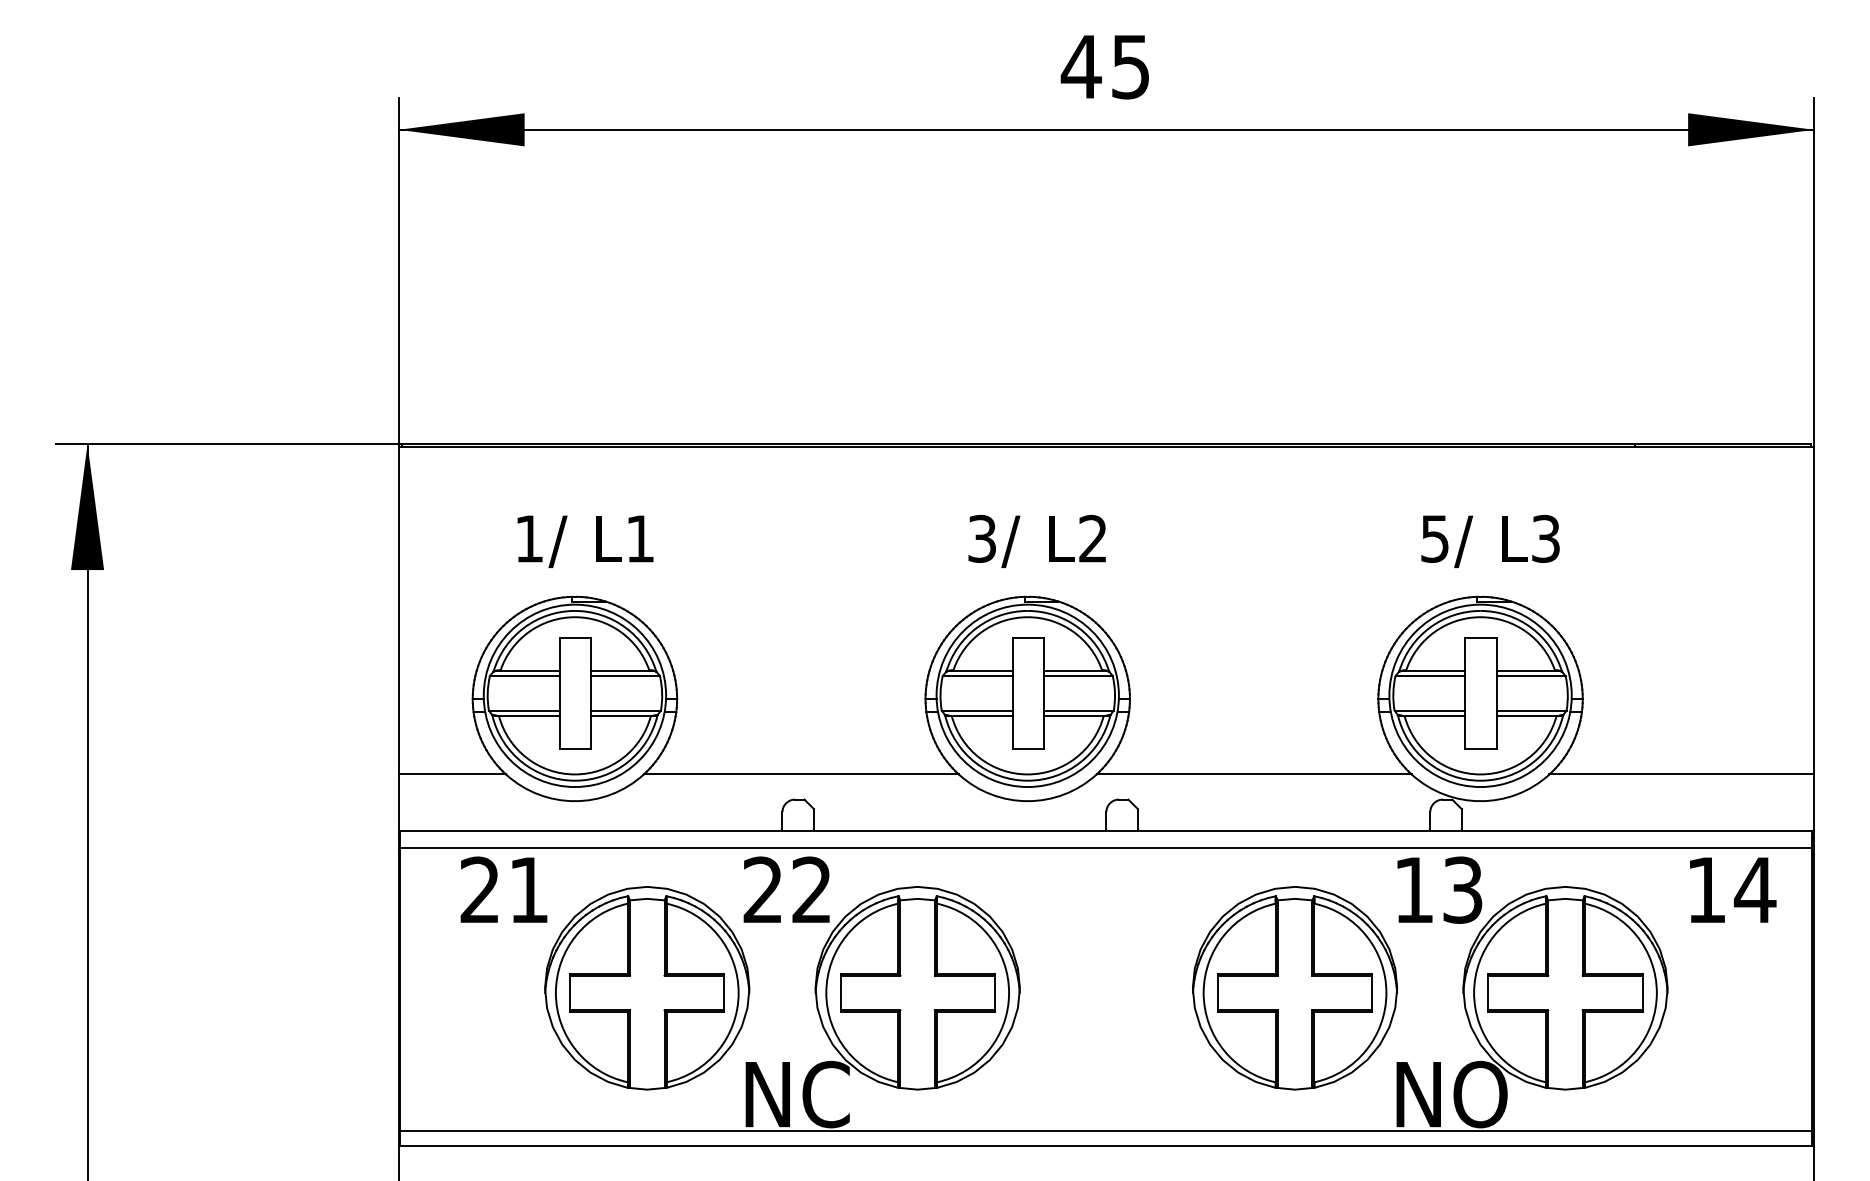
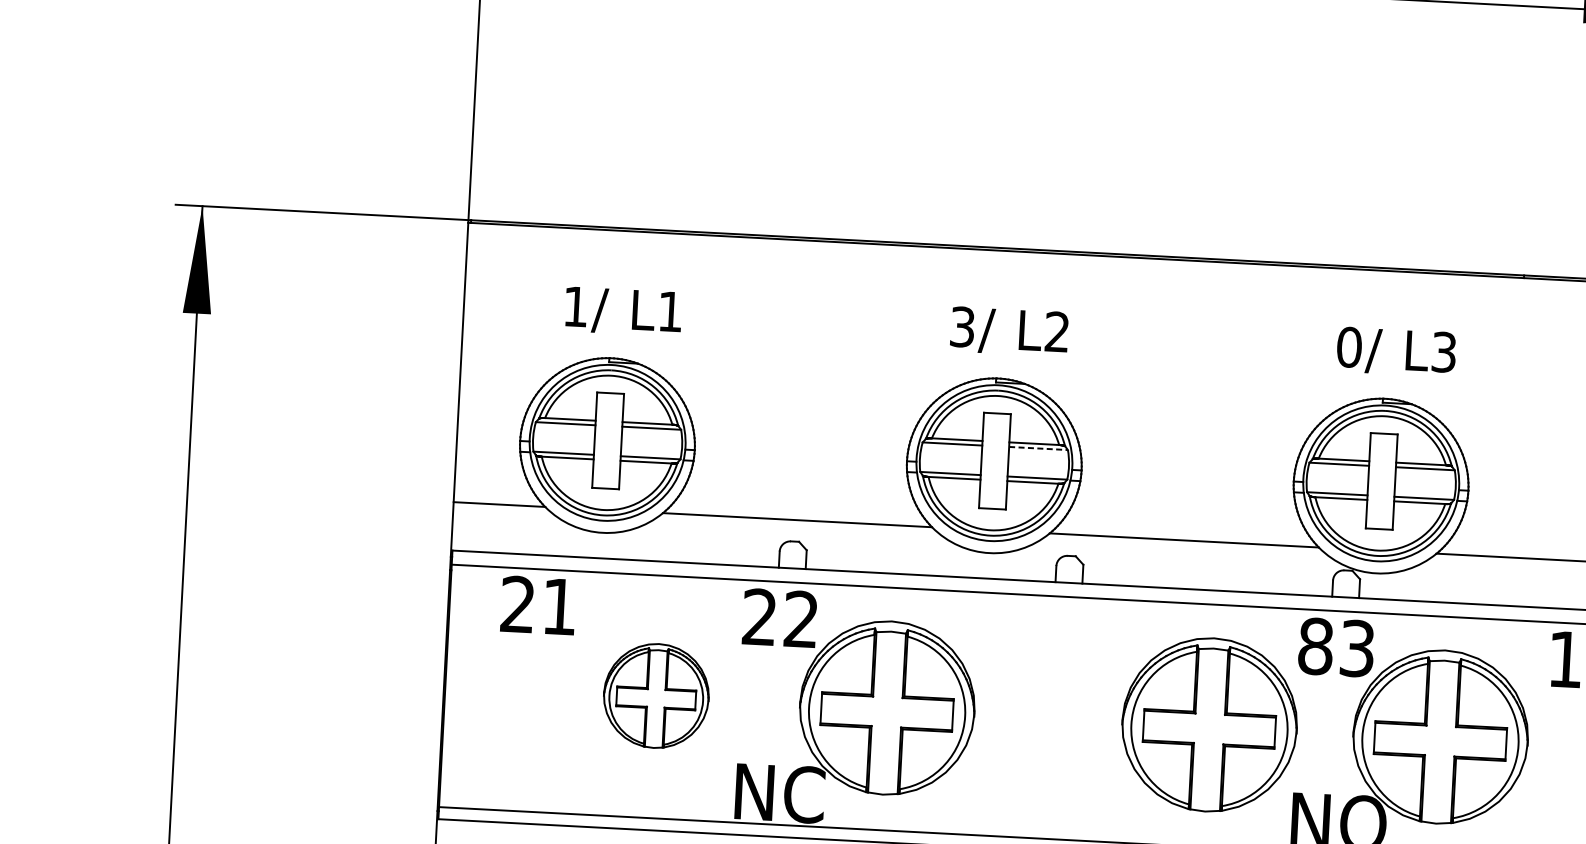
text: (1434, 538) -> (1348, 346), 5 -> 0
line: (1078, 676) -> (1038, 448), solid -> dashed
text: (1414, 889) -> (1316, 645), 1 -> 8
part: (647, 988) -> (656, 696), size x0.6

